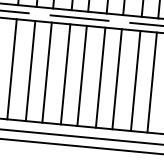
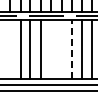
line: (11, 69) -> (9, 49), removed
line: (81, 75) -> (50, 49), removed
line: (100, 77) -> (61, 49), removed
line: (117, 79) -> (71, 49), solid -> dashed

